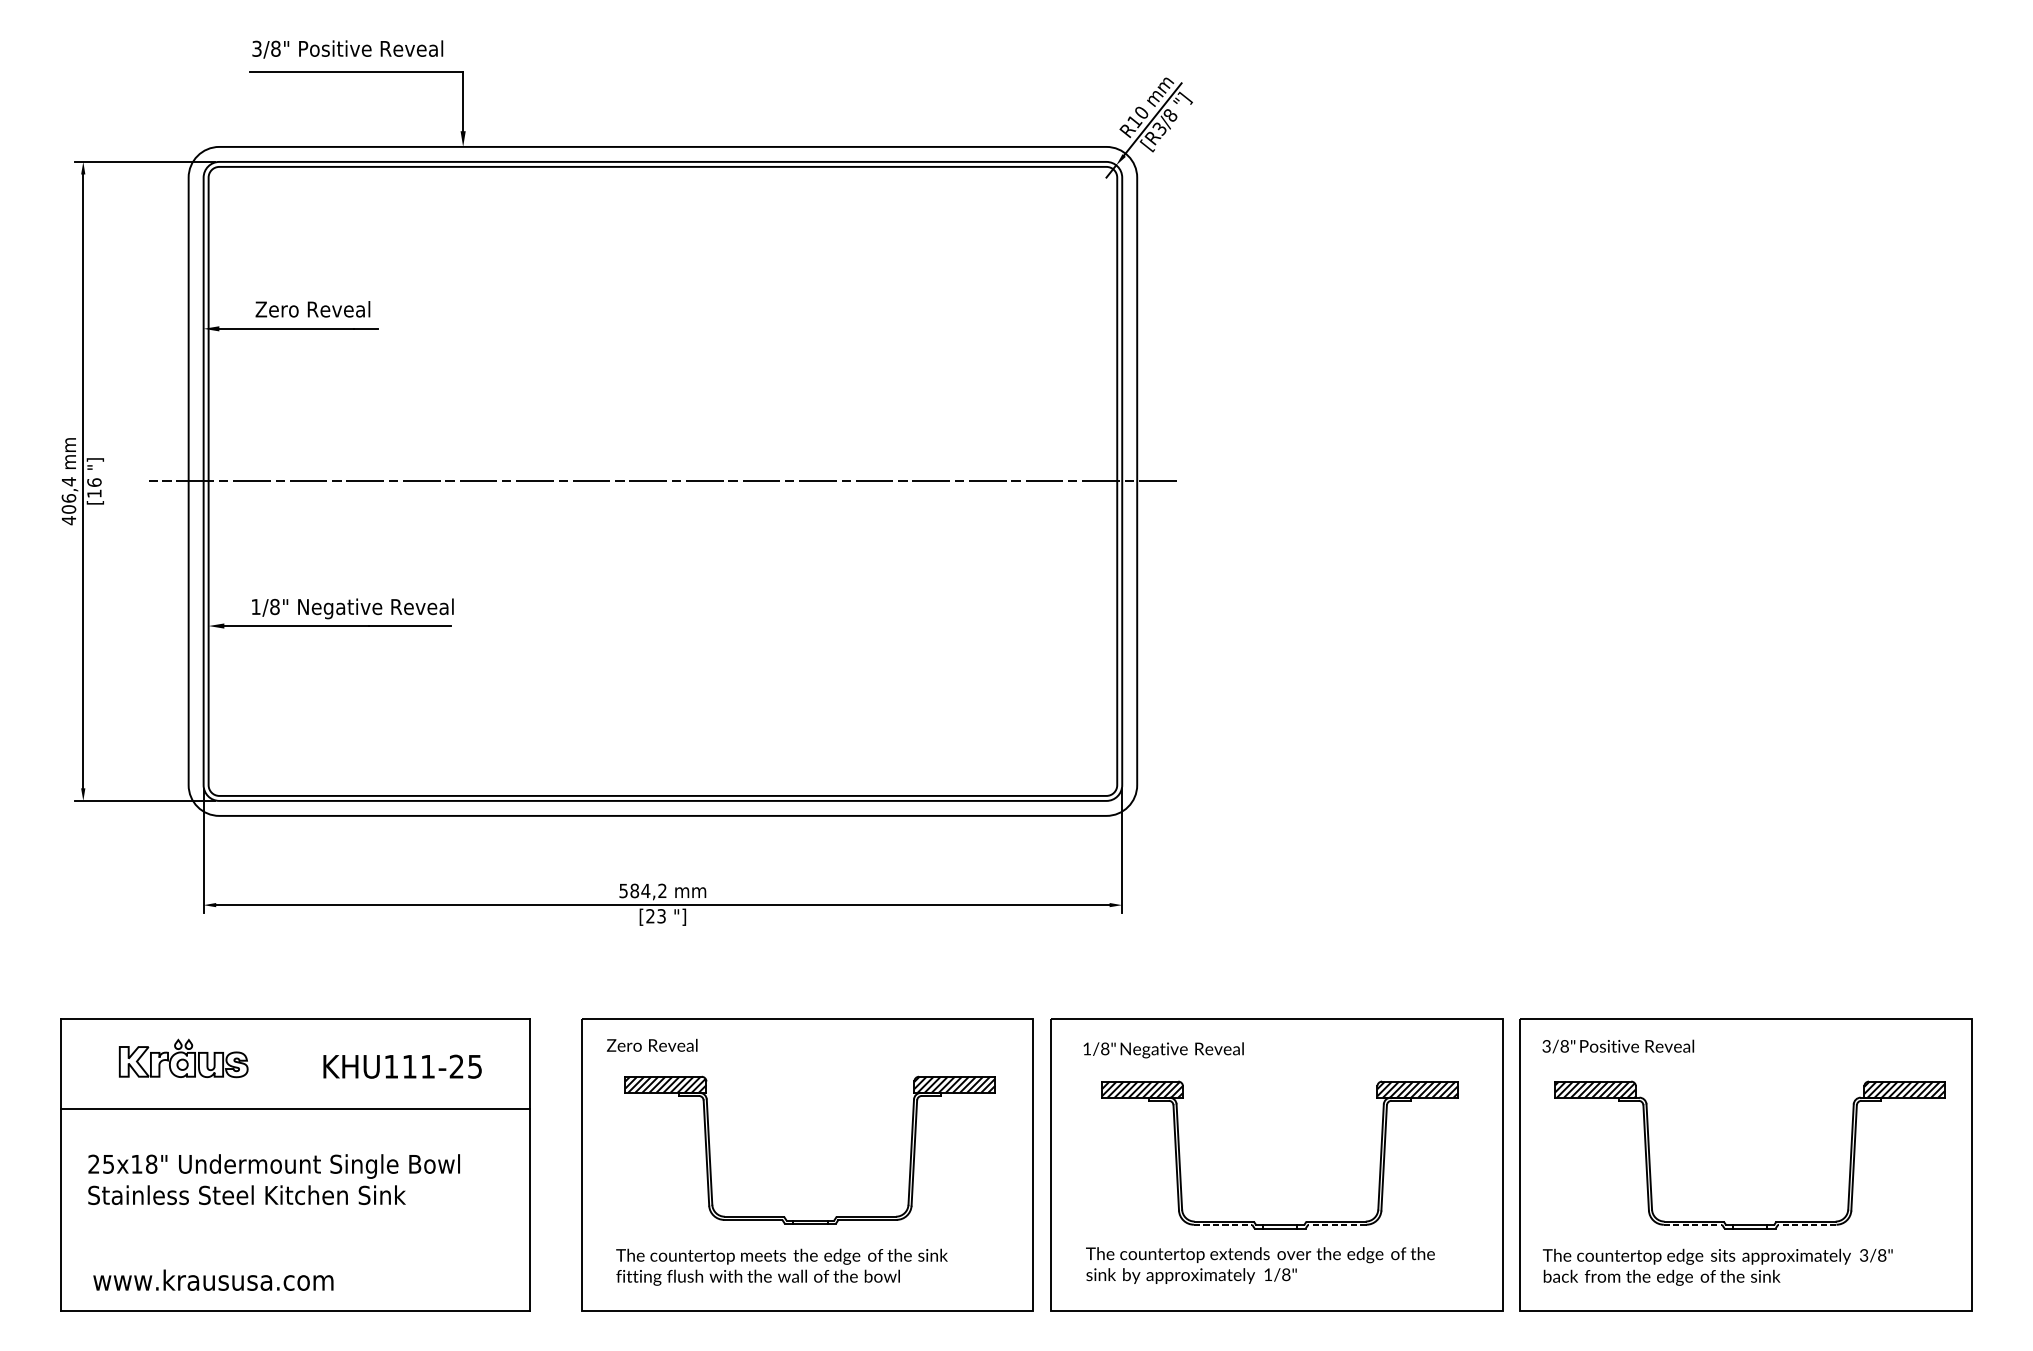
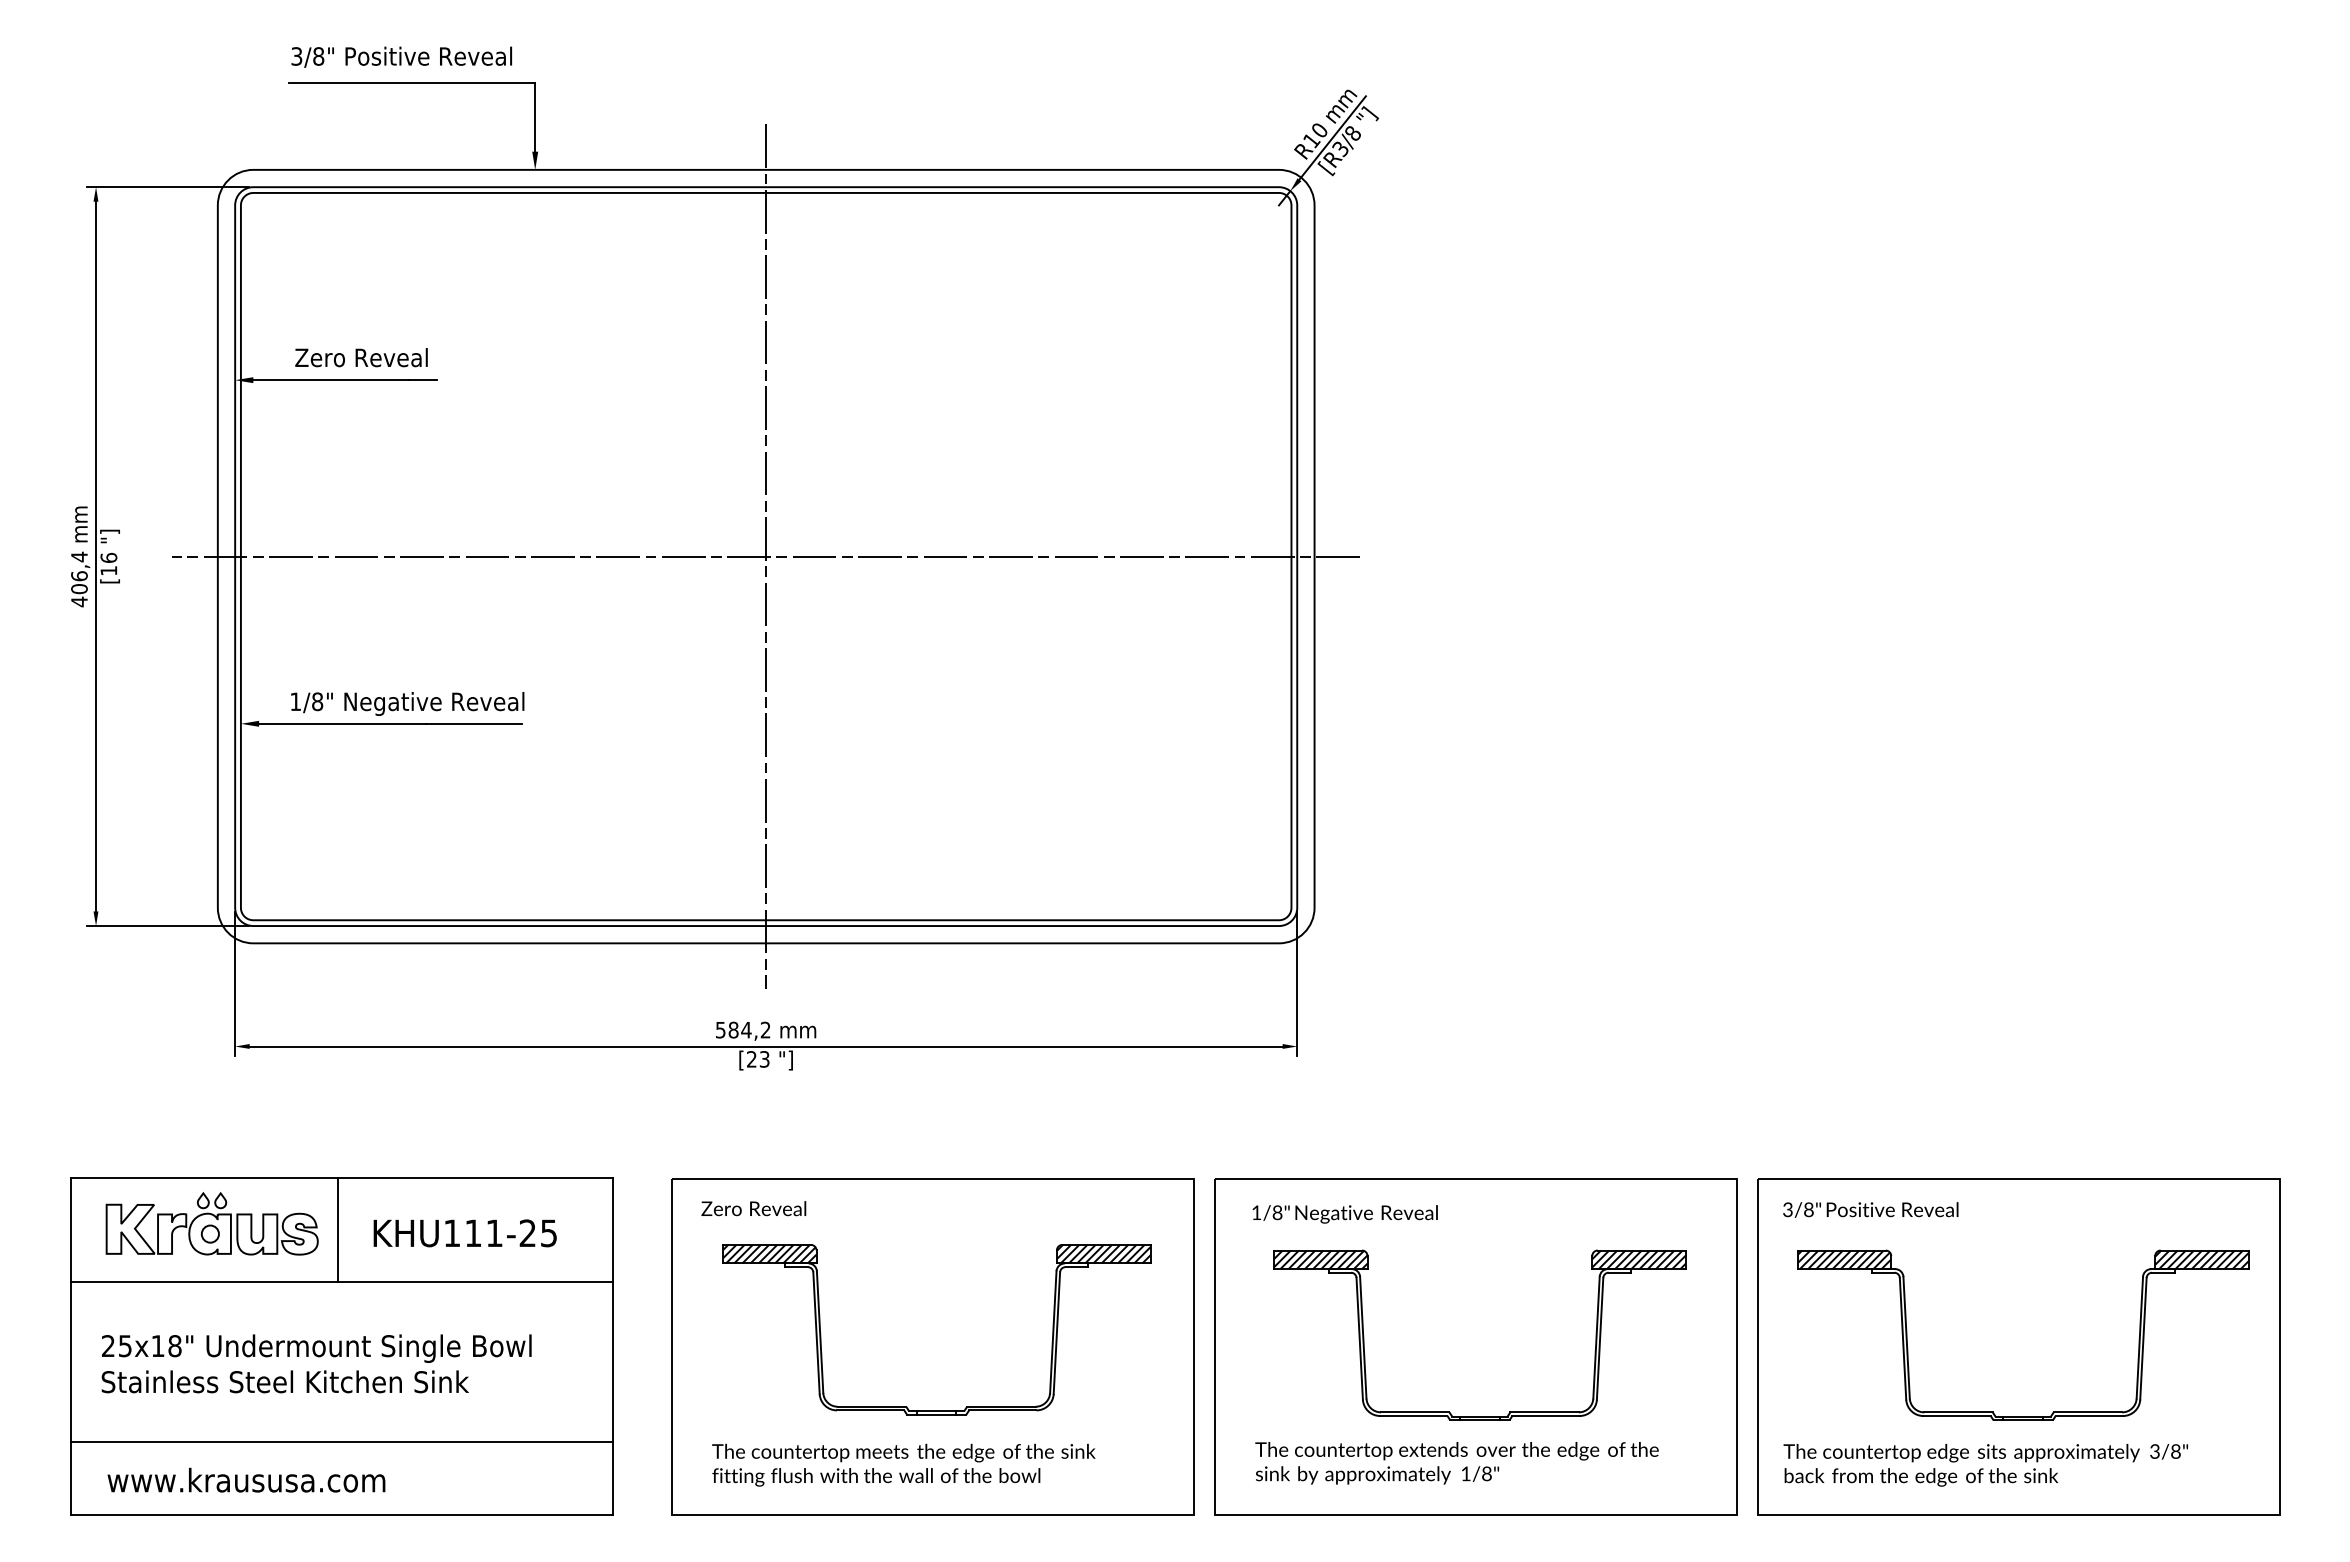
line: (663, 481) -> (766, 556), added
part: (183, 1058) -> (211, 1223), size x1.43
line: (293, 1063) -> (338, 1229), added
line: (1222, 1225) -> (1413, 1416), dashed -> solid
line: (1337, 1225) -> (1546, 1416), dashed -> solid
line: (1693, 1225) -> (1957, 1416), dashed -> solid
line: (1807, 1225) -> (2089, 1416), dashed -> solid
line: (295, 1246) -> (341, 1441), added

